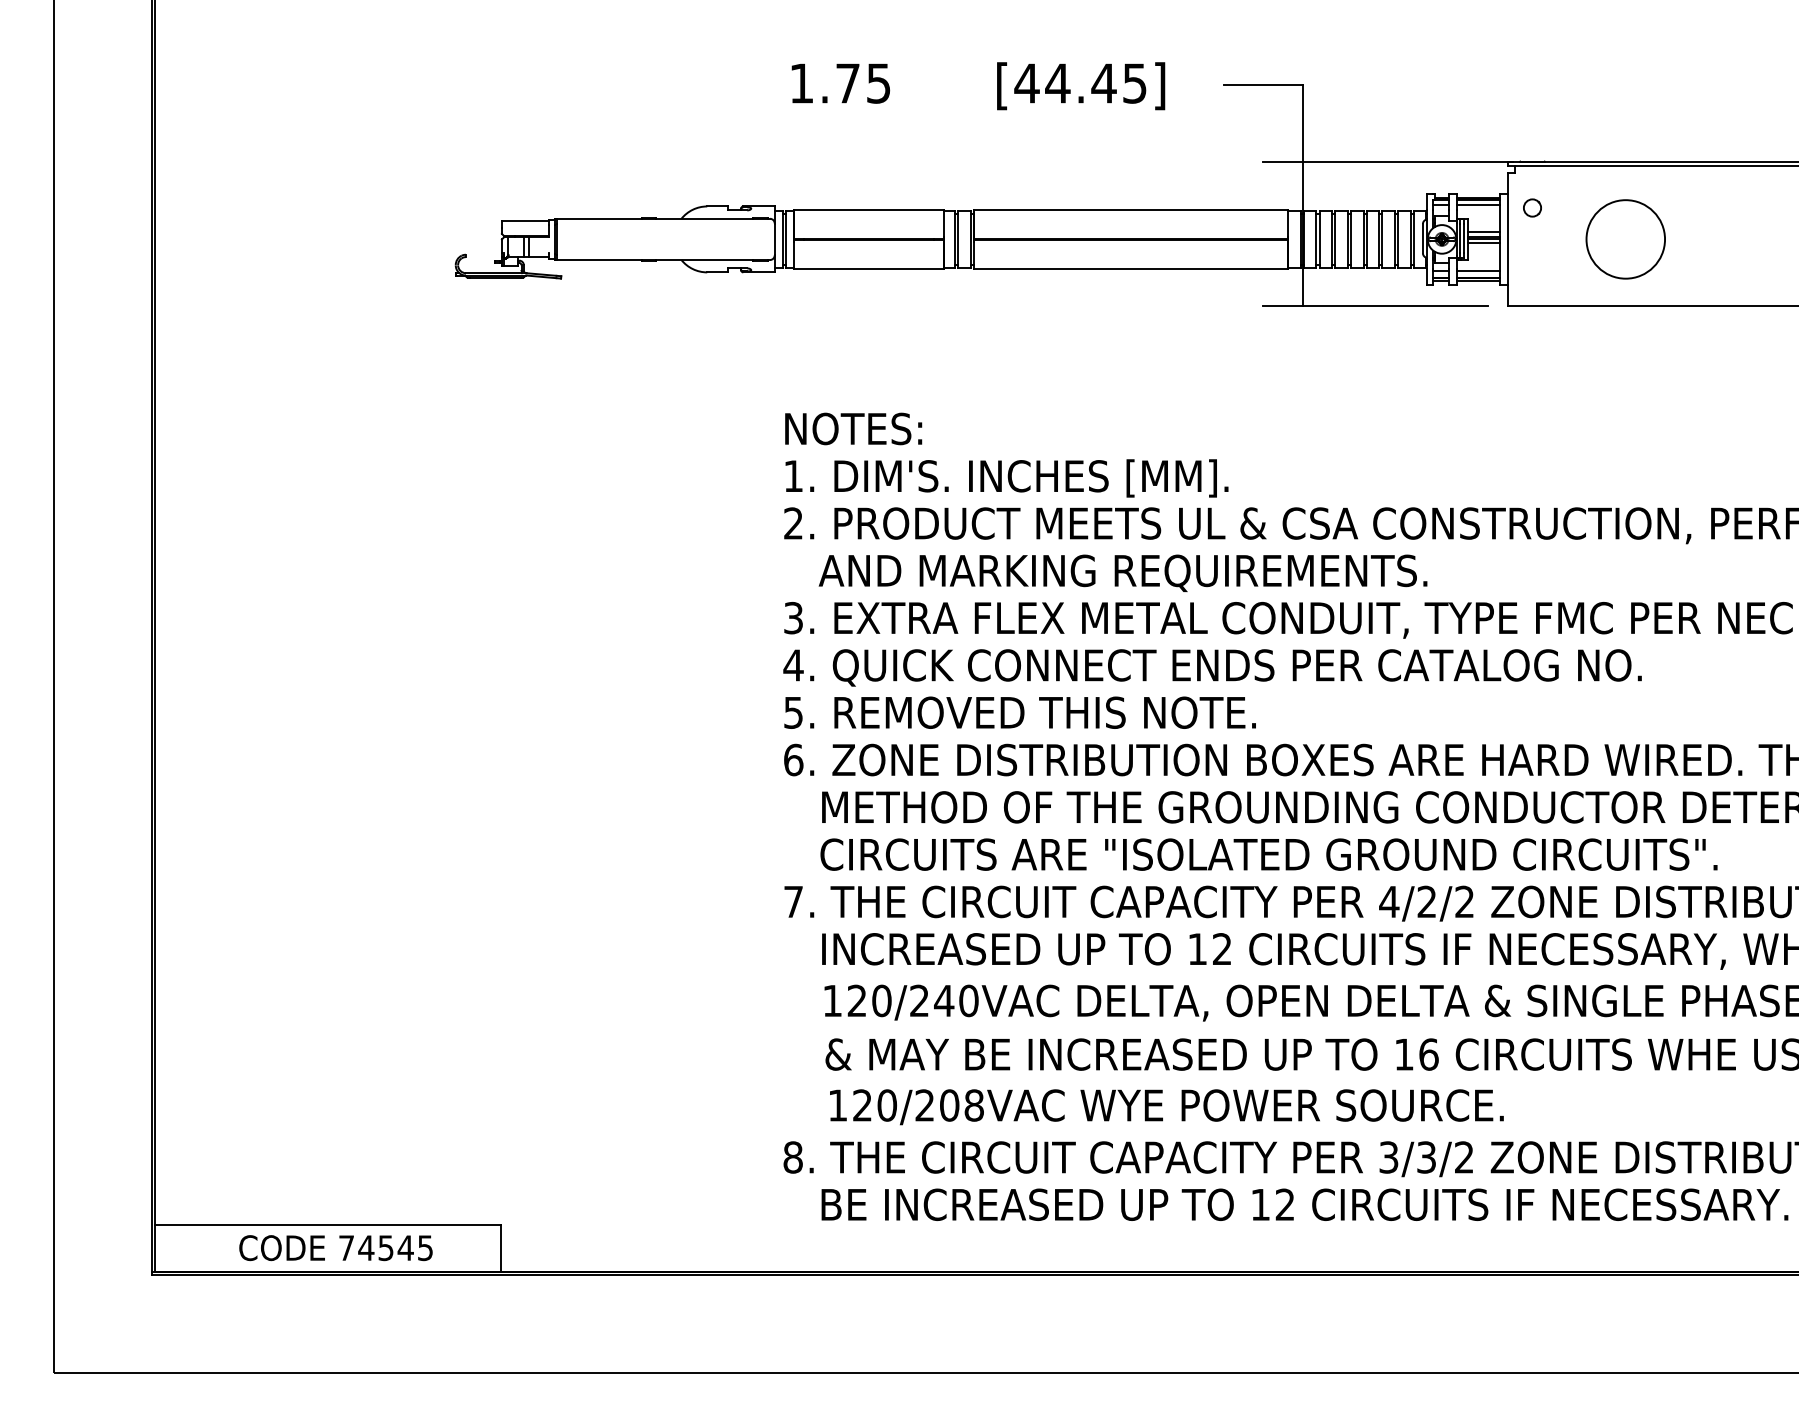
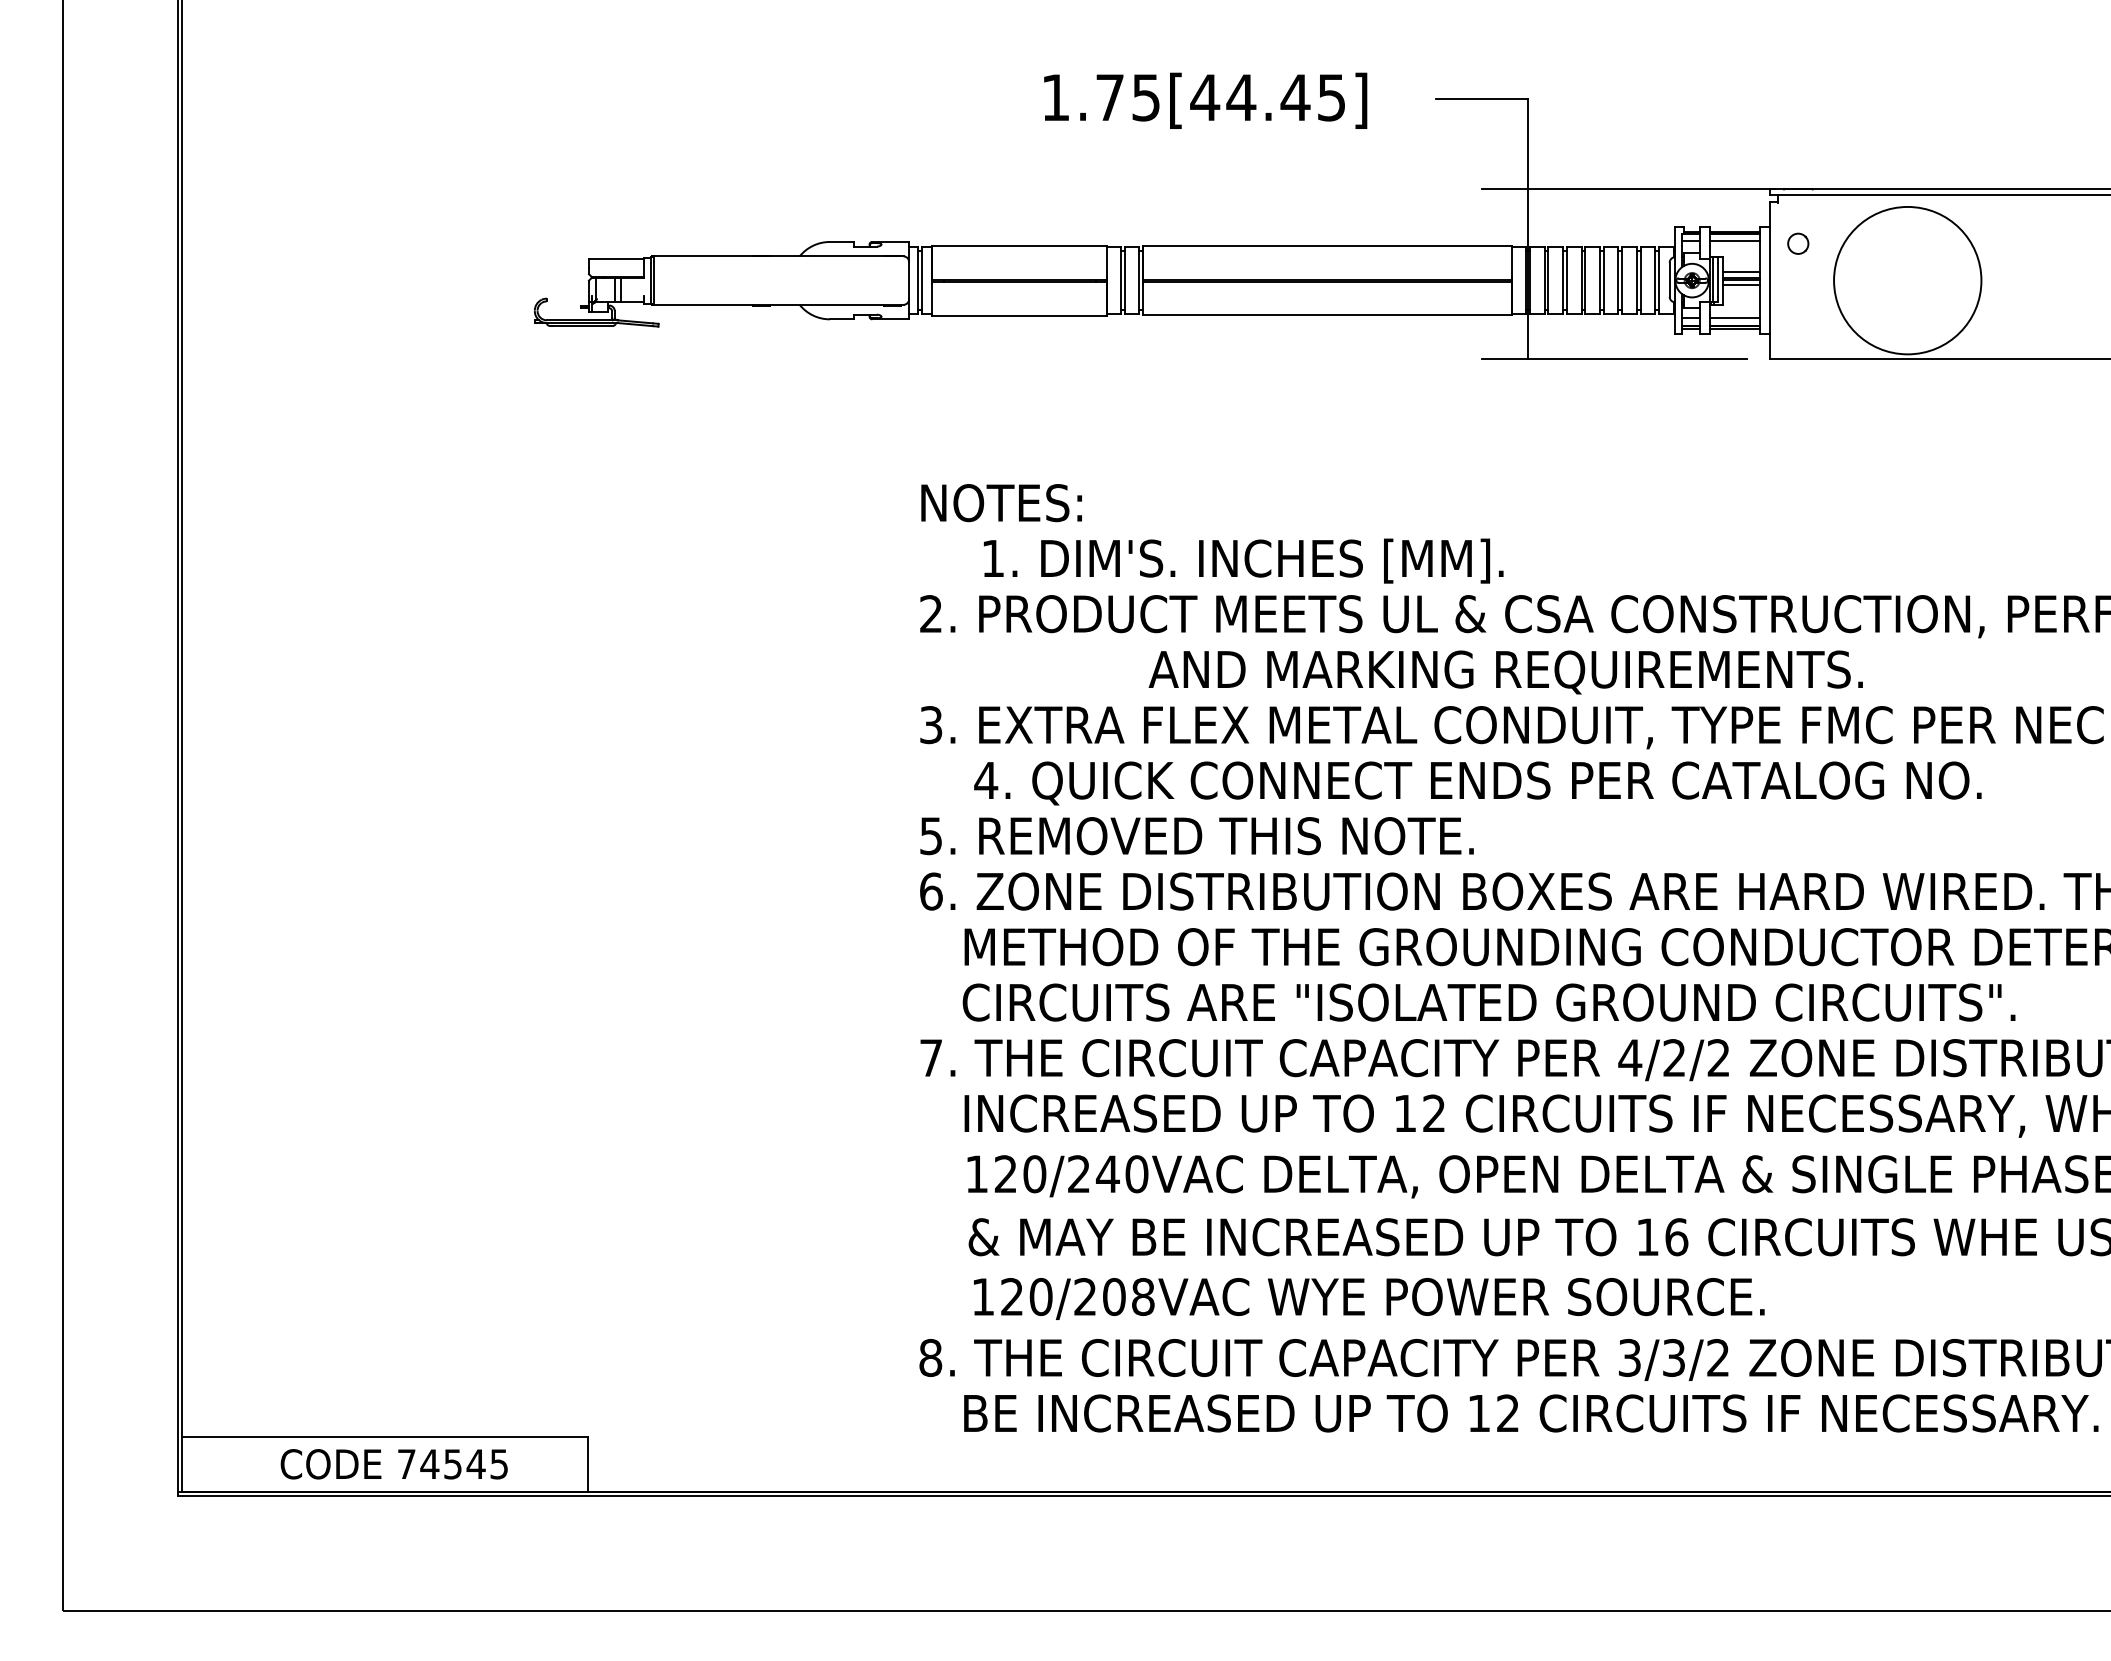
text: (840, 83) -> (1101, 97), moved
circle: (1625, 239) -> (1907, 280), size x1.6
text: (1006, 477) -> (1243, 560), moved
text: (1122, 573) -> (1505, 672), moved
text: (1212, 667) -> (1477, 783), moved

